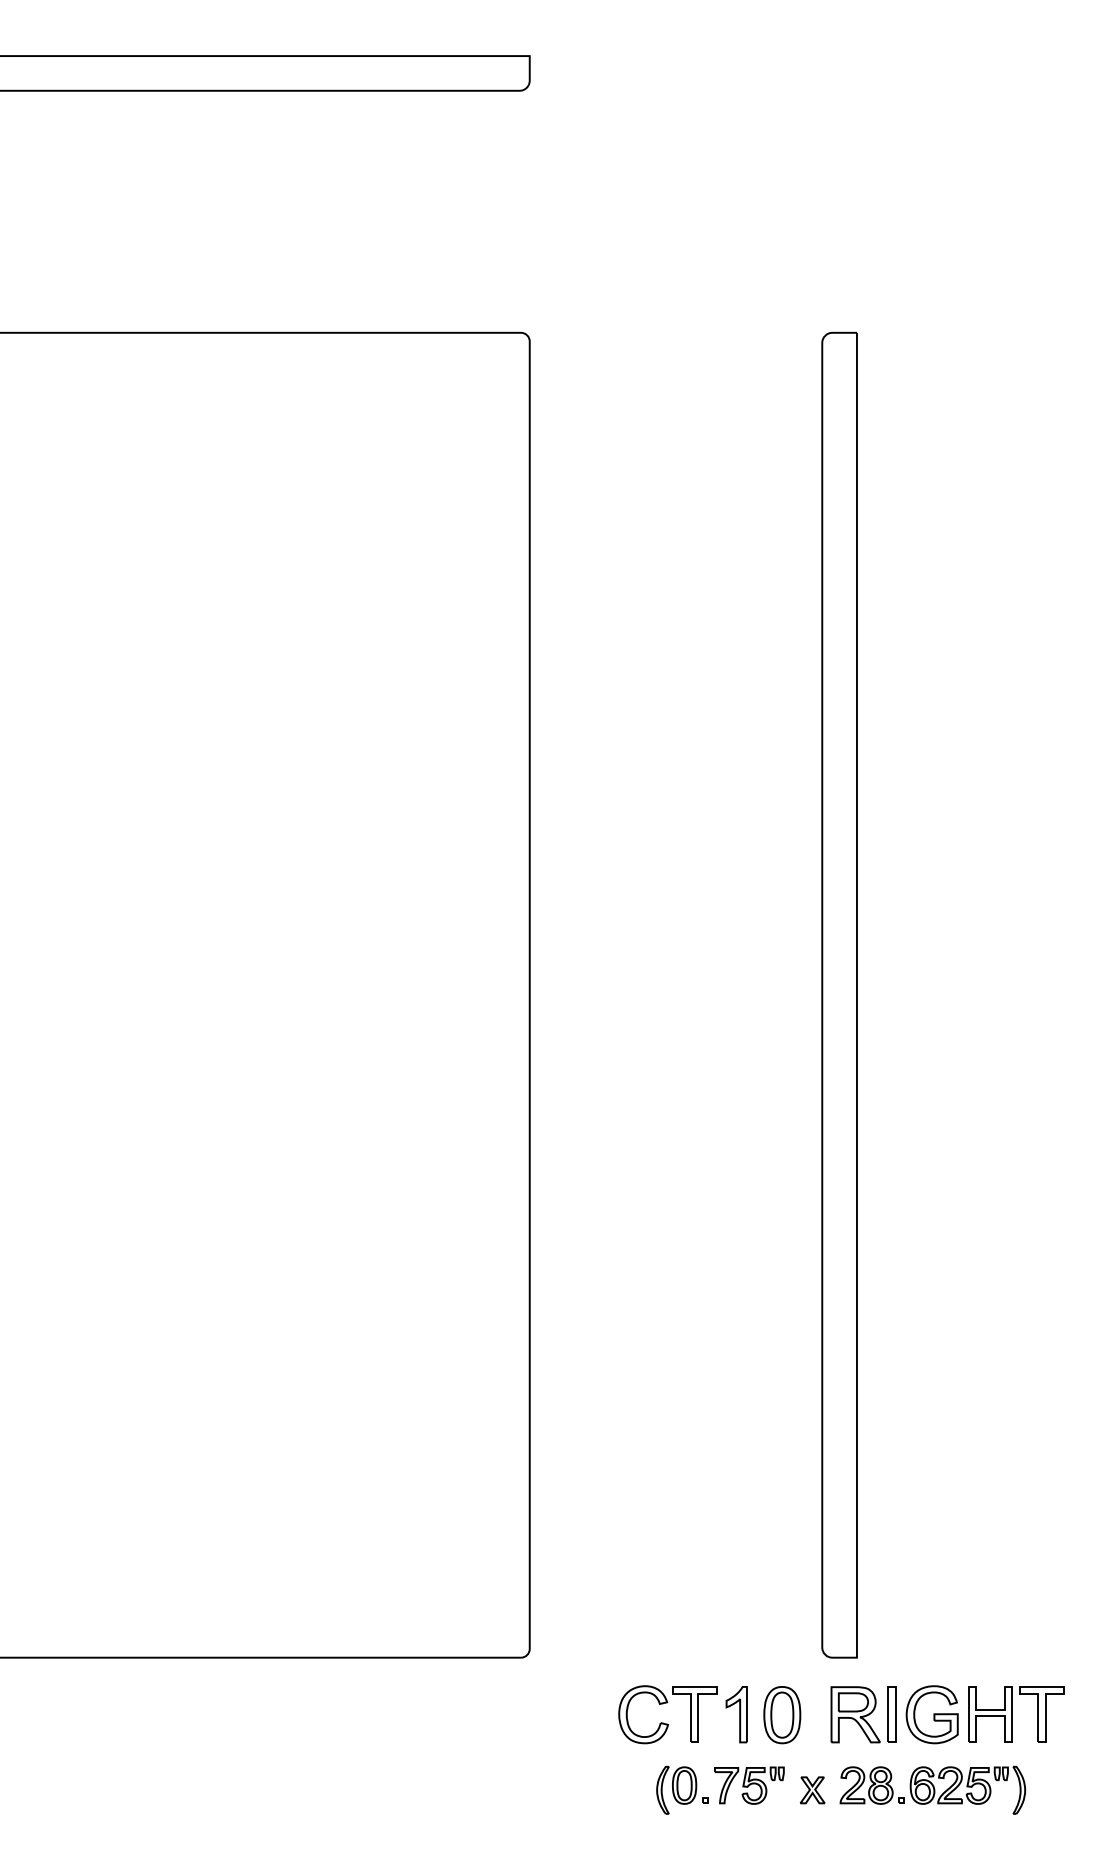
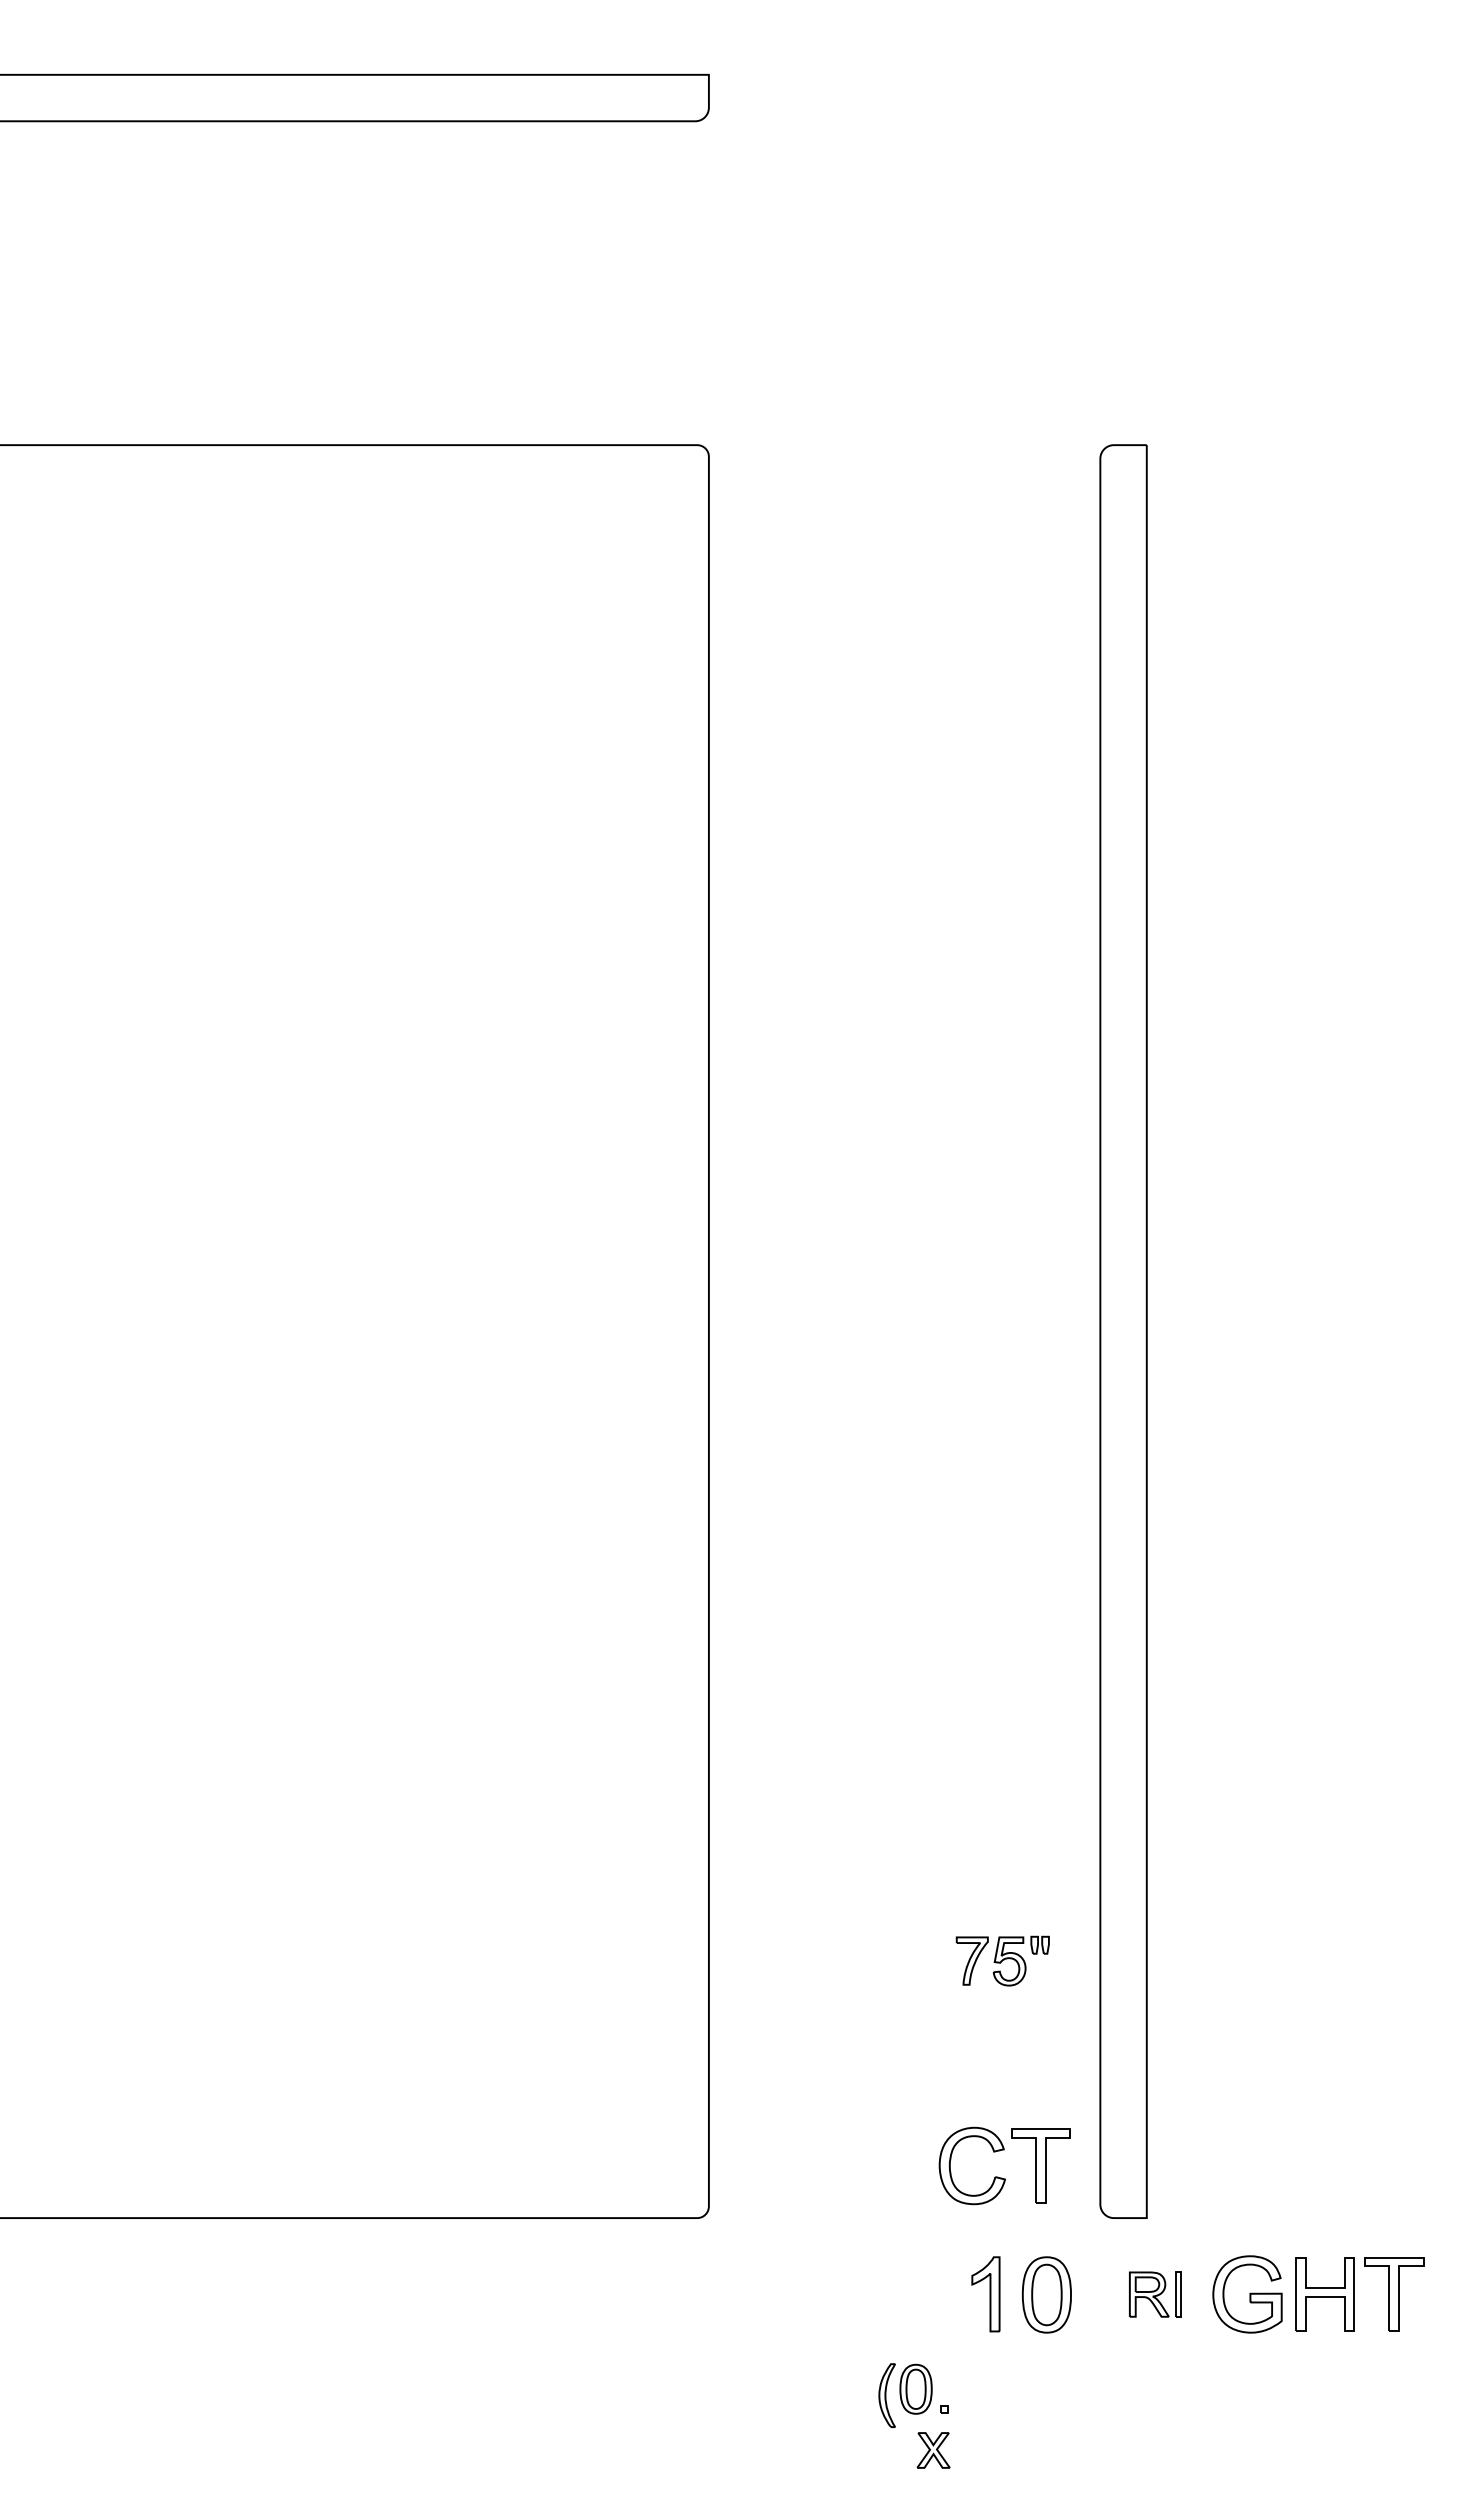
part: (863, 1714) -> (1155, 2294), size x0.6
part: (663, 1722) -> (998, 2176), moved
part: (749, 1785) -> (1002, 1960), moved
part: (932, 1789) -> (1247, 2394), removed
part: (812, 1790) -> (933, 2450), moved

